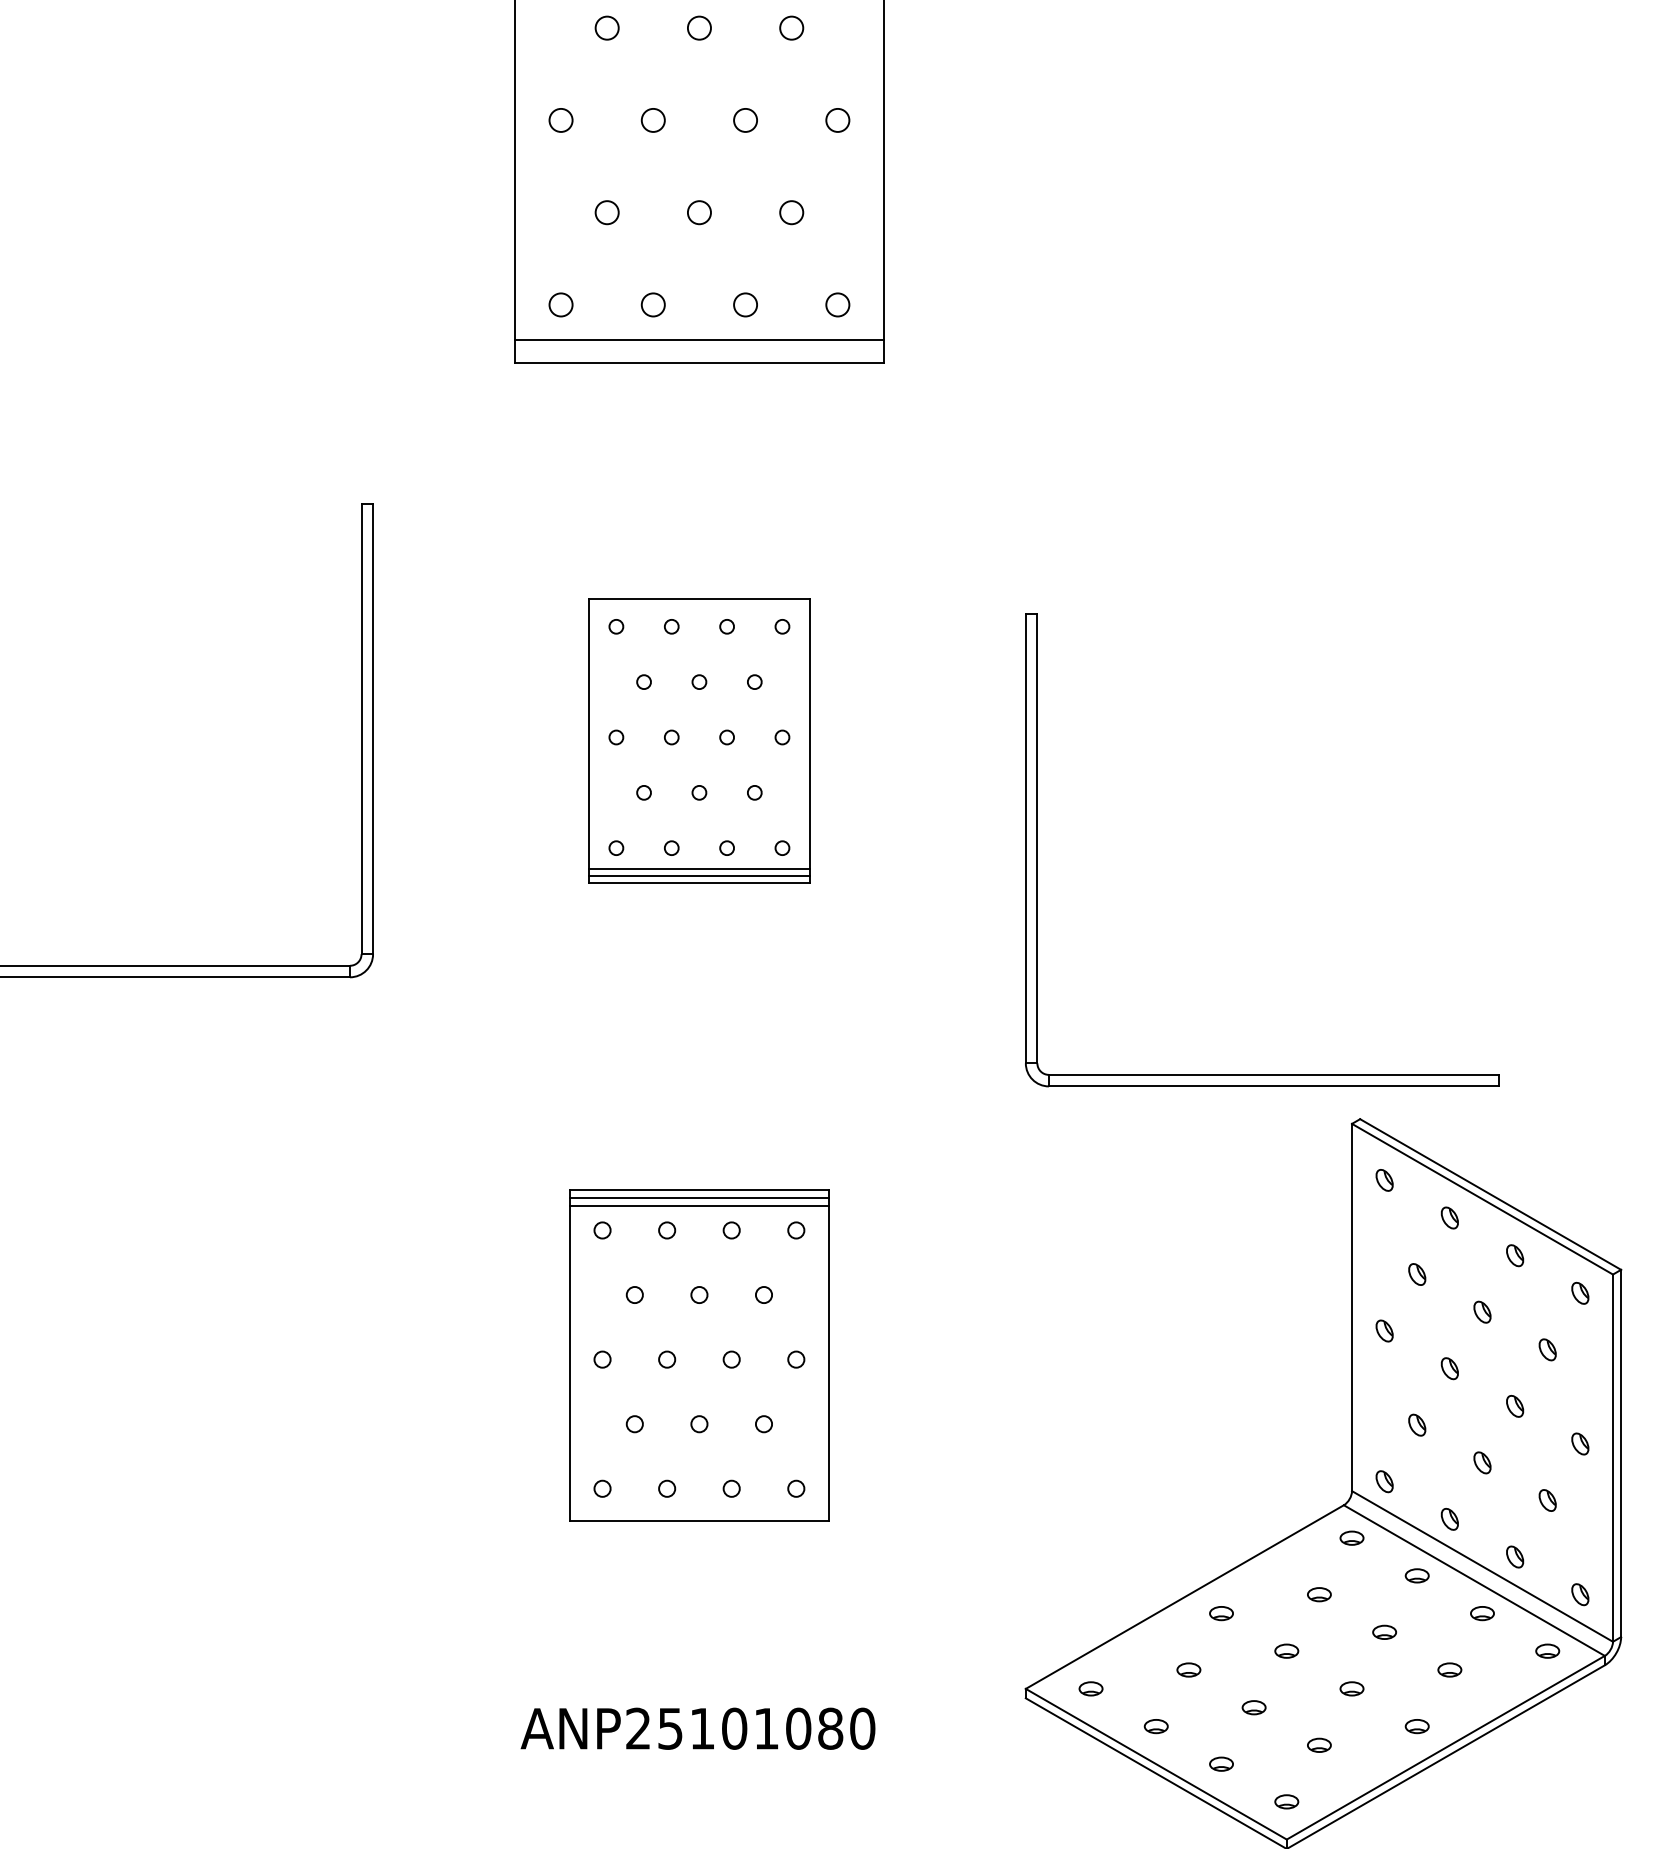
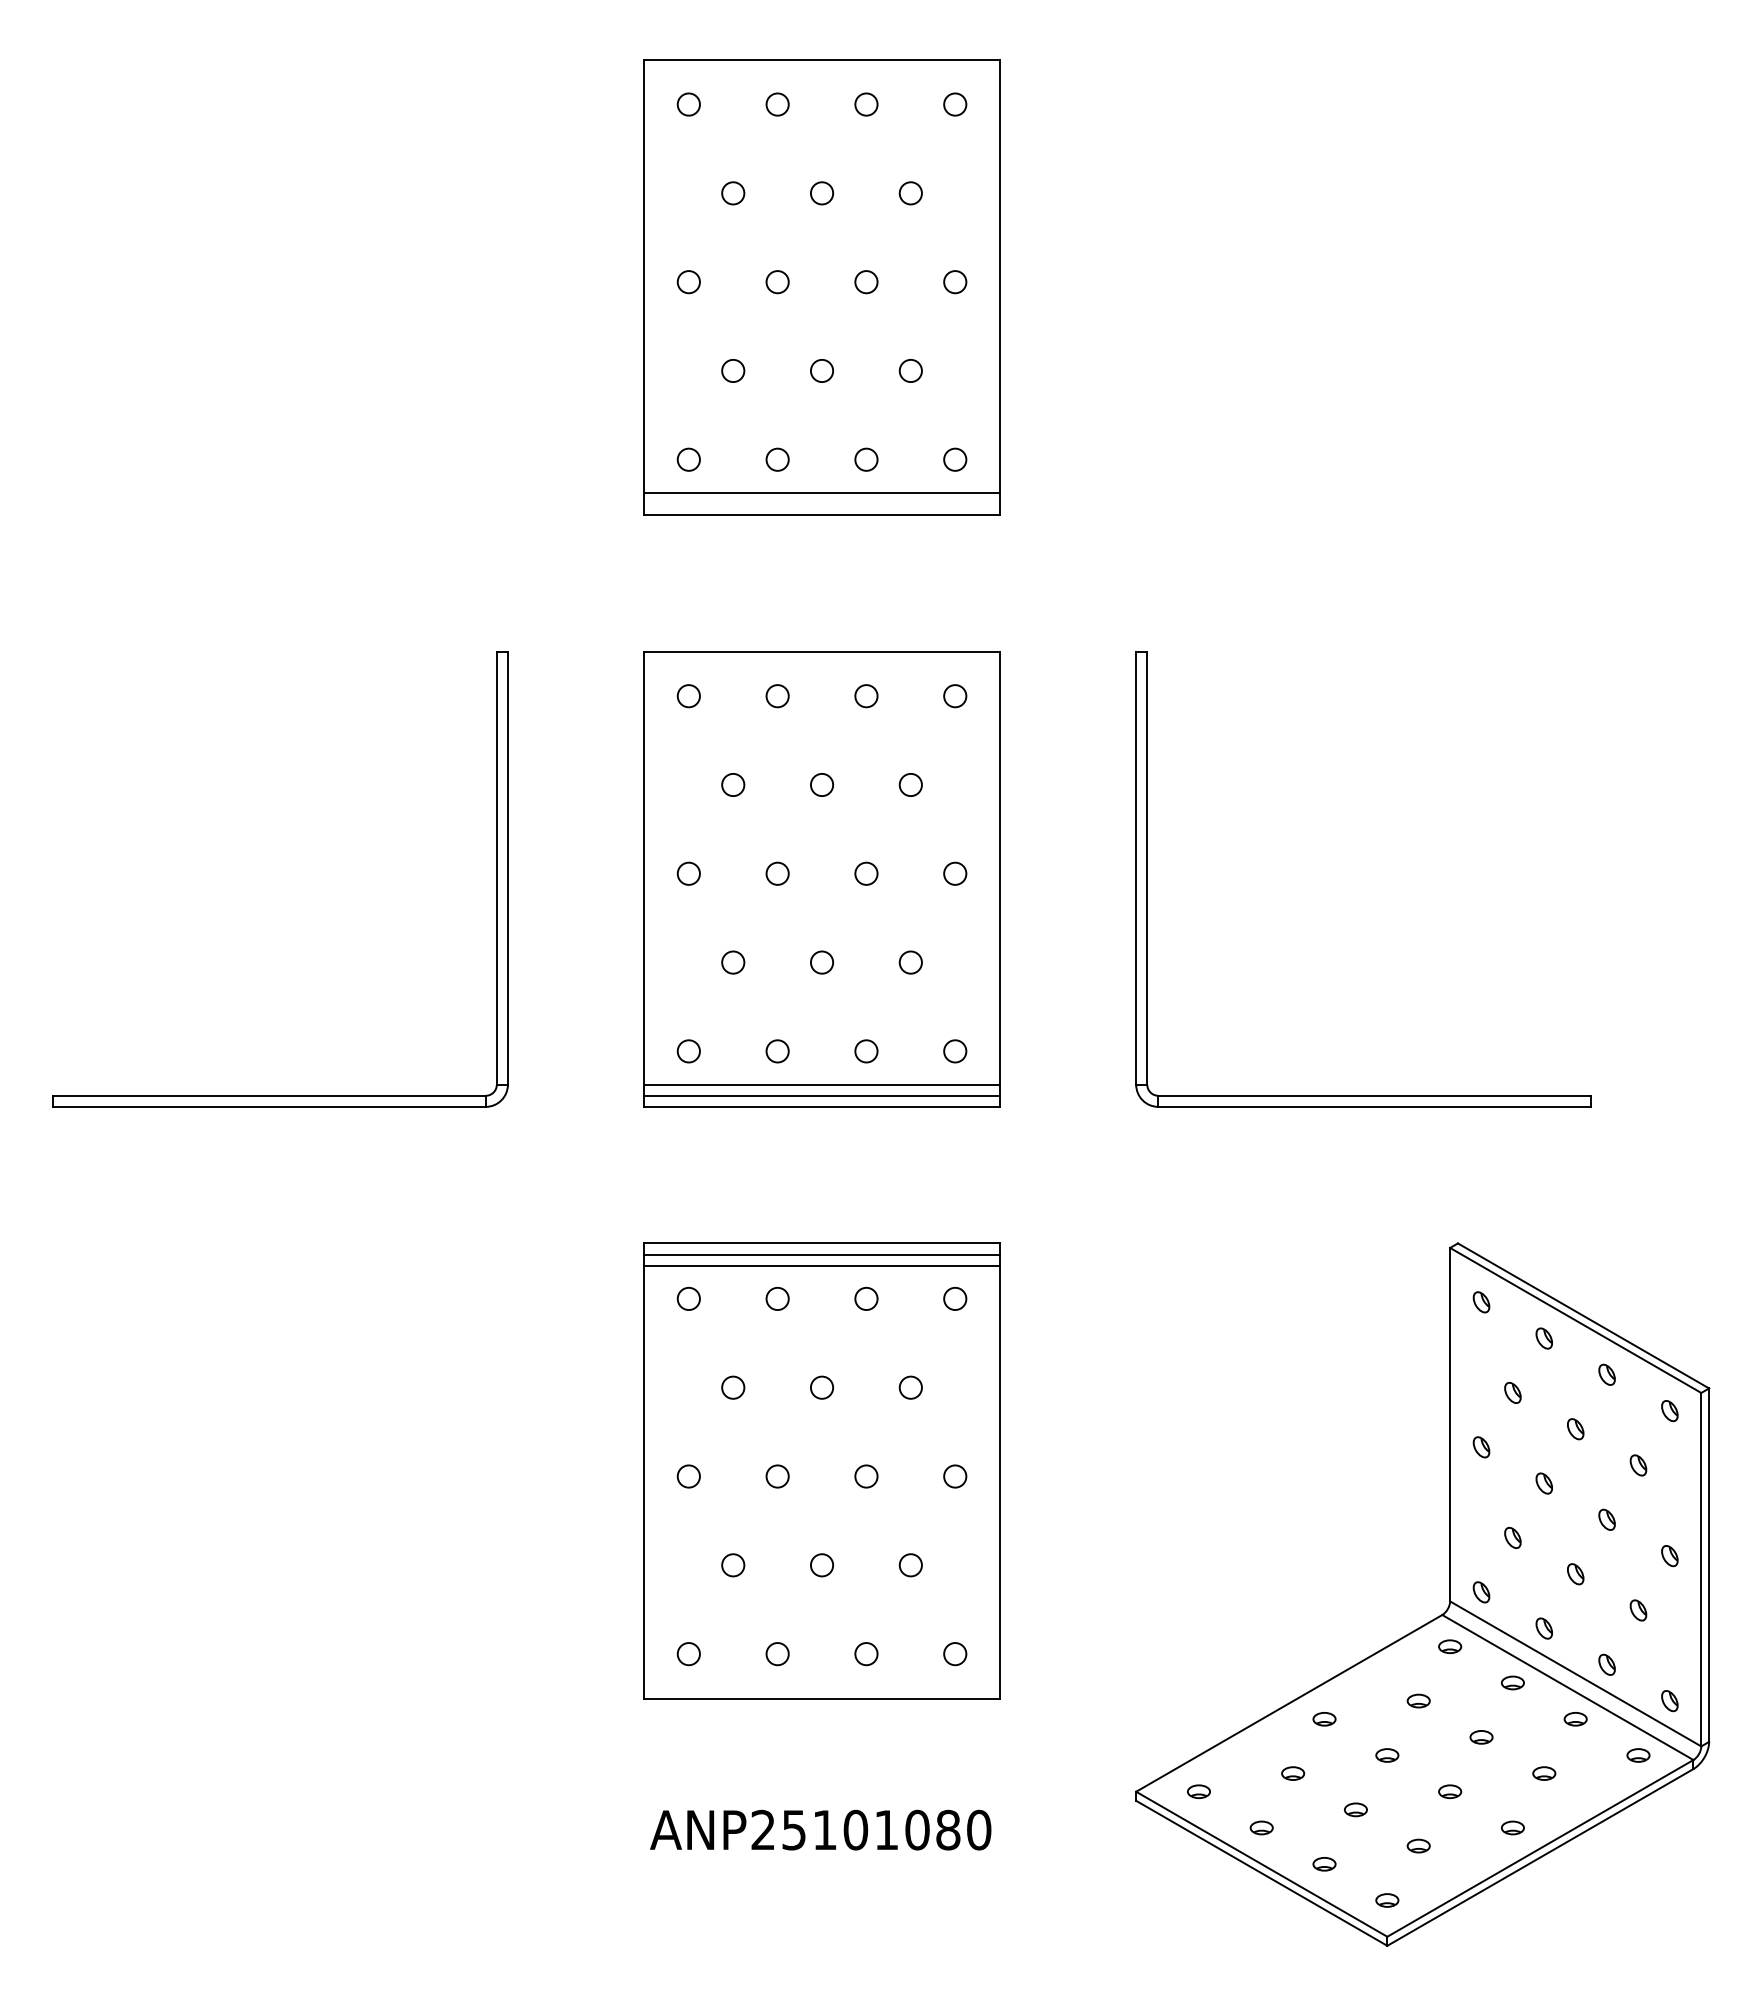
part: (698, 741) -> (821, 879), size x1.67
part: (1037, 850) -> (1147, 879), moved
part: (698, 1355) -> (821, 1470), size x1.43

